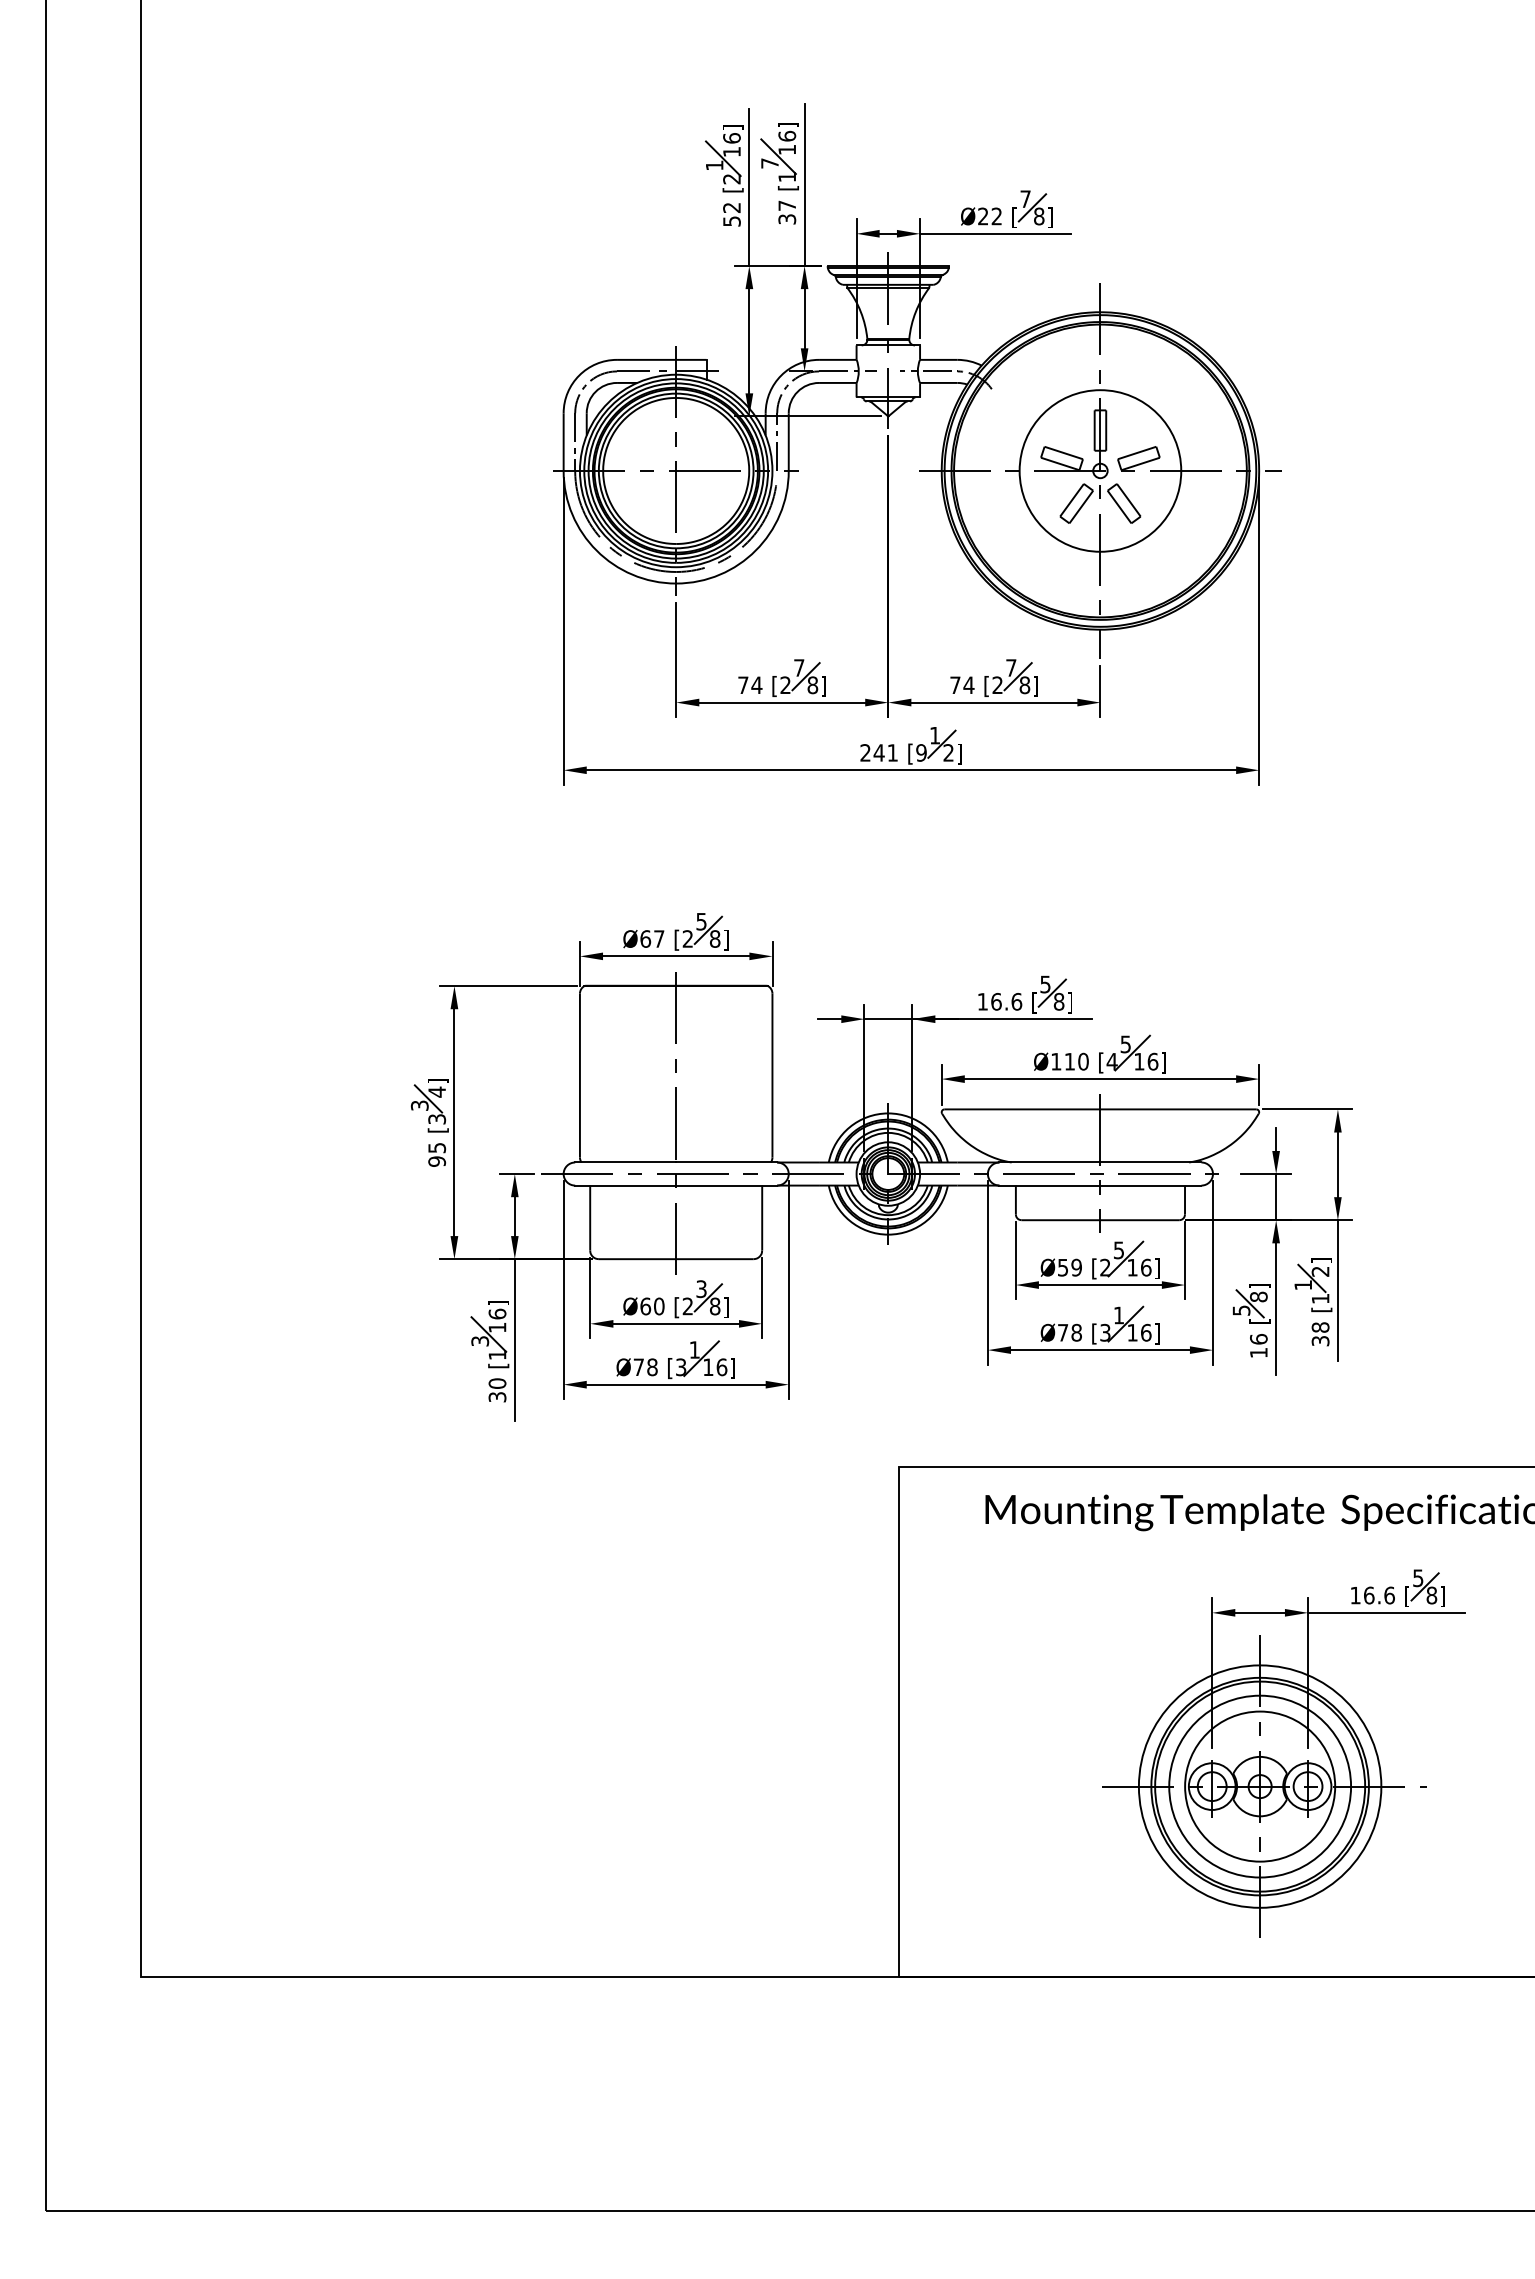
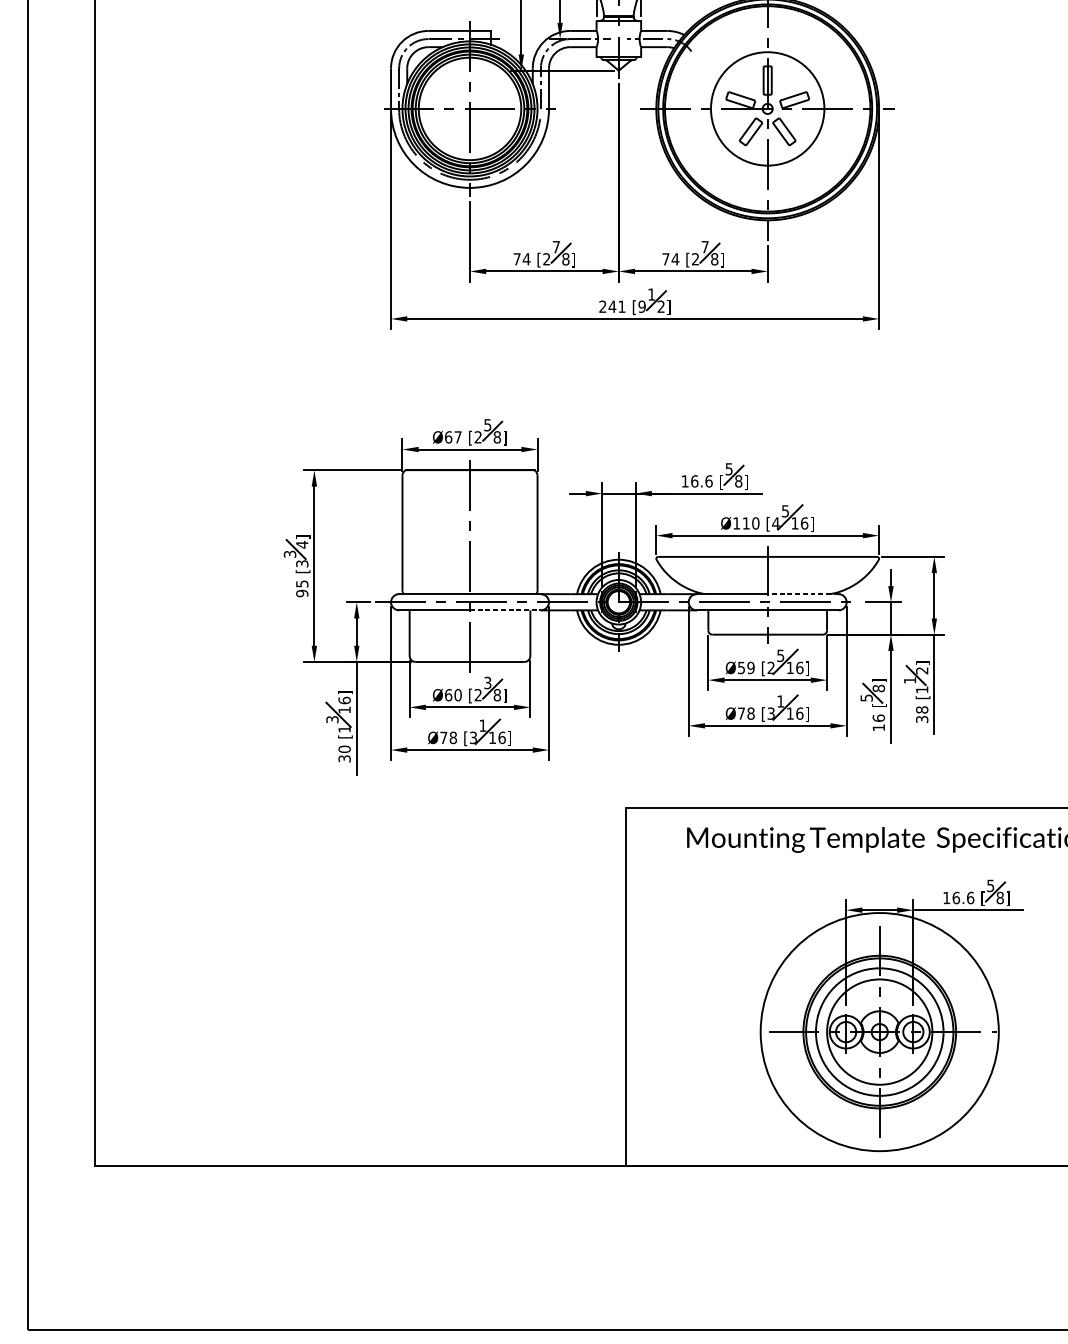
line: (1150, 1162) -> (802, 594), solid -> dashed
line: (726, 1185) -> (505, 610), solid -> dashed
circle: (1259, 1786) -> (879, 1032), size x1.4

